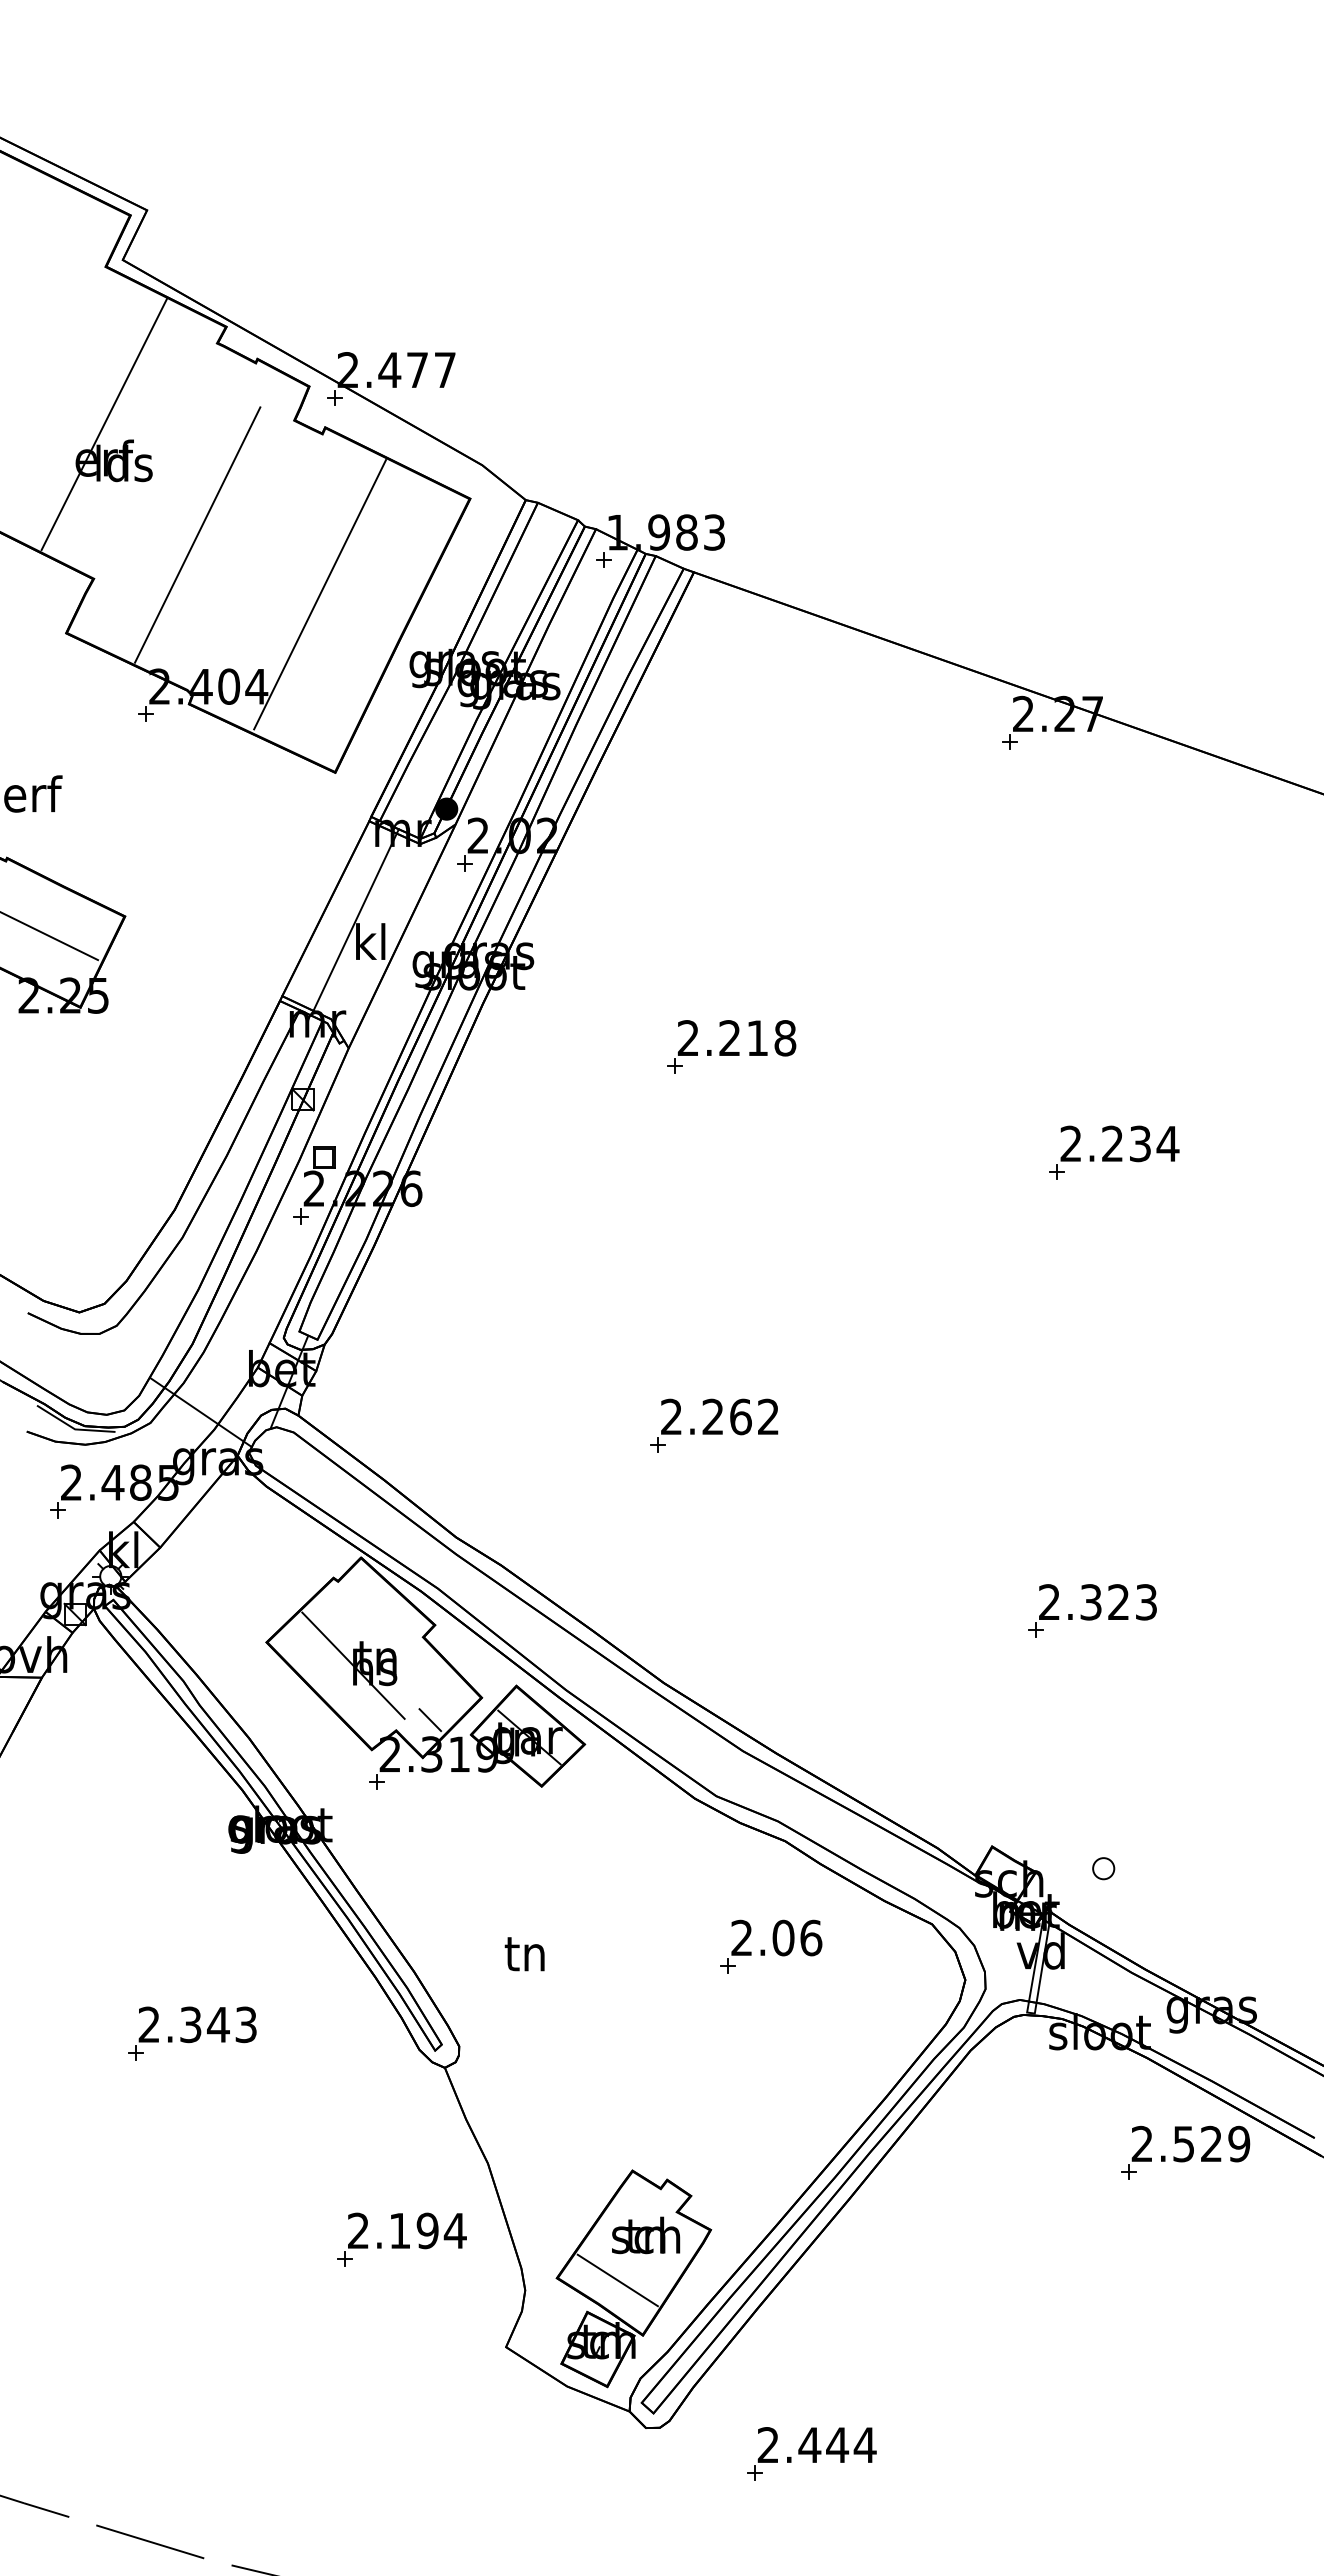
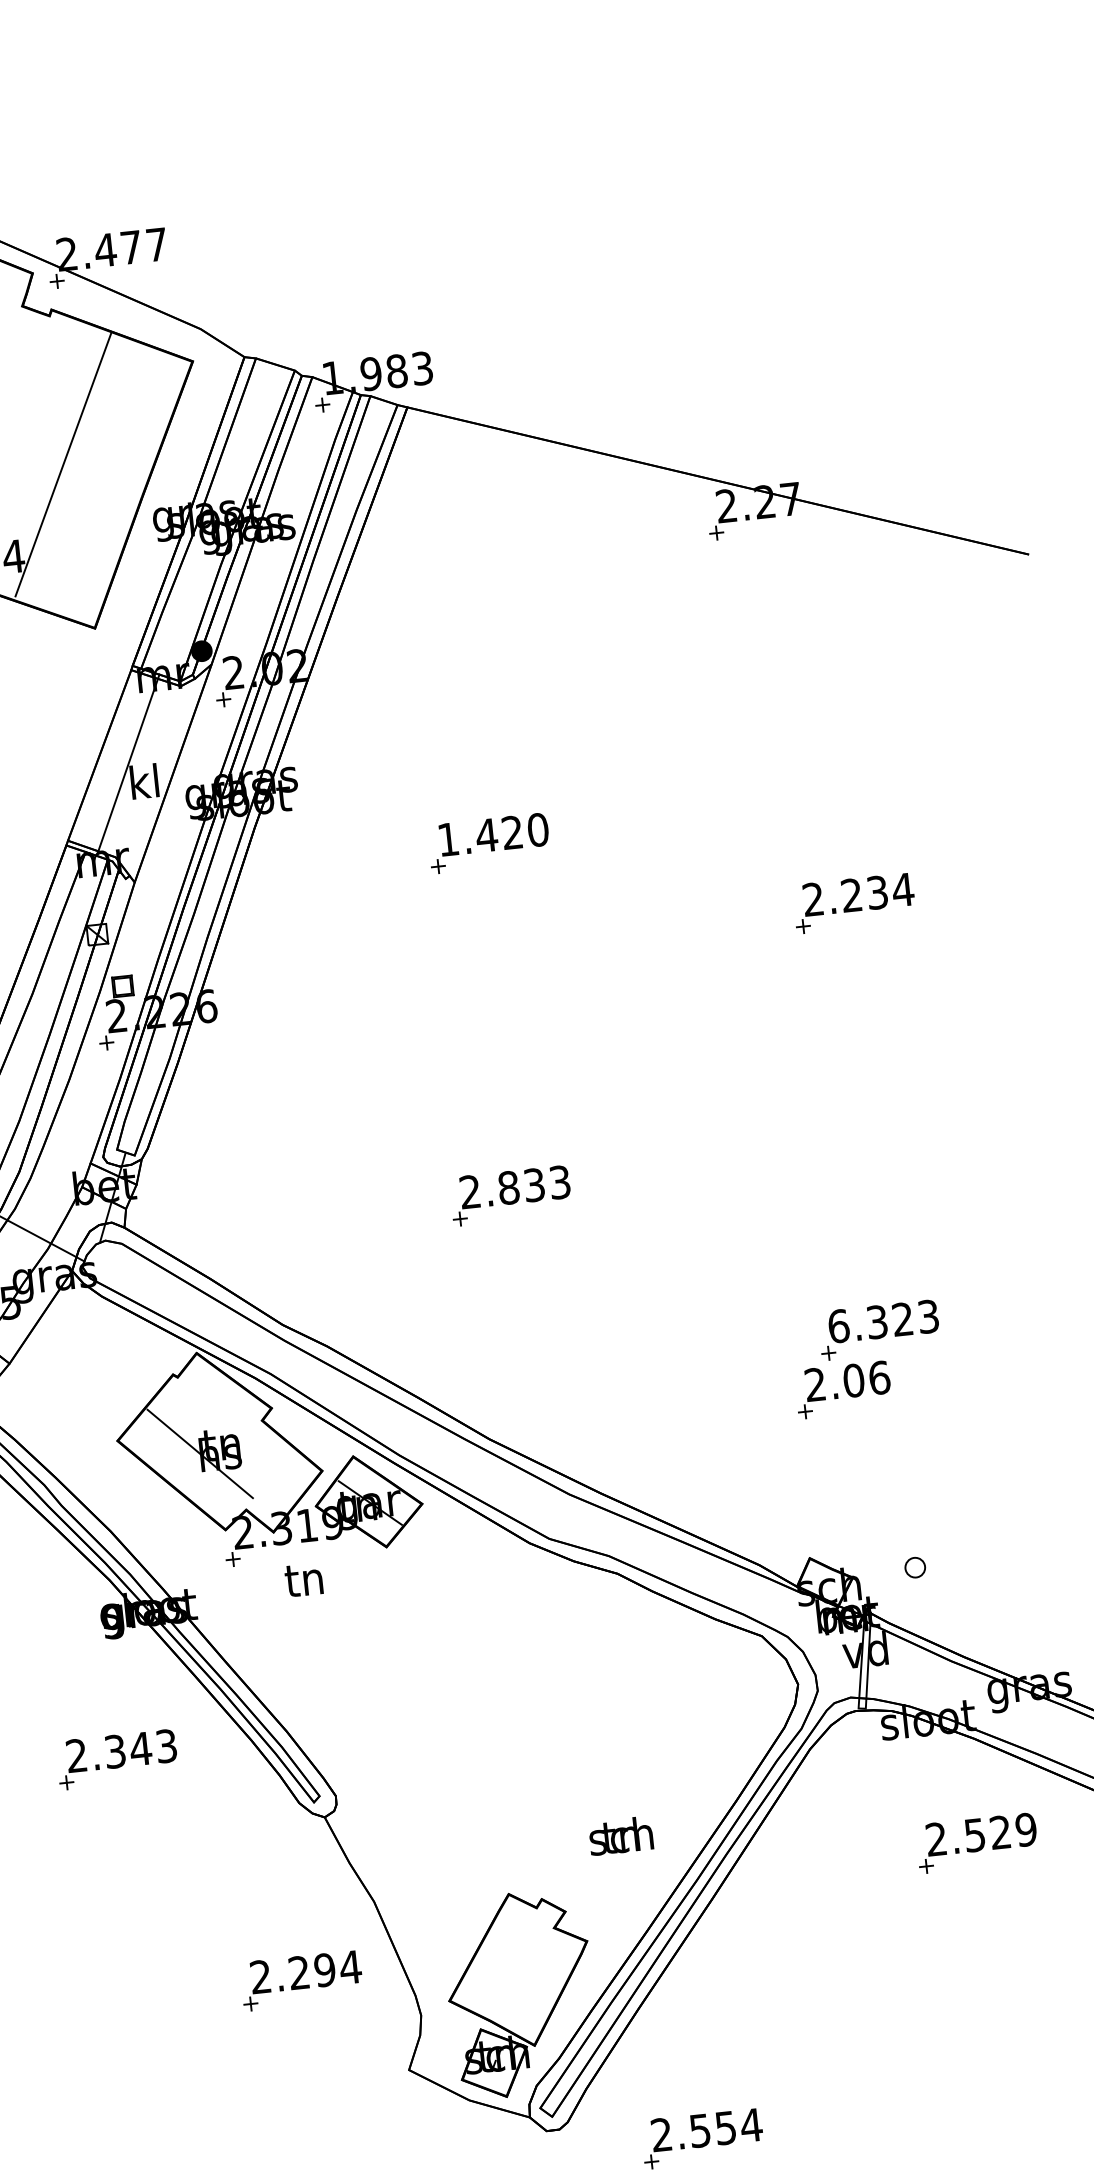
text: (736, 1038) -> (492, 835), 2.218 -> 1.420
text: (740, 1416) -> (534, 1184), 2.262 -> 2.833
text: (1049, 1602) -> (838, 1326), 2.323 -> 6.323
line: (430, 1720) -> (277, 1497), removed
part: (771, 1946) -> (843, 1389), moved
text: (524, 1954) -> (303, 1580), moved
part: (192, 2033) -> (117, 1759), moved
part: (1185, 2152) -> (977, 1842), moved
text: (399, 2230) -> (298, 1972), 2.194 -> 2.294
text: (646, 2235) -> (621, 1835), moved
line: (617, 2280) -> (505, 1997), removed
text: (823, 2445) -> (712, 2129), 2.444 -> 2.554

